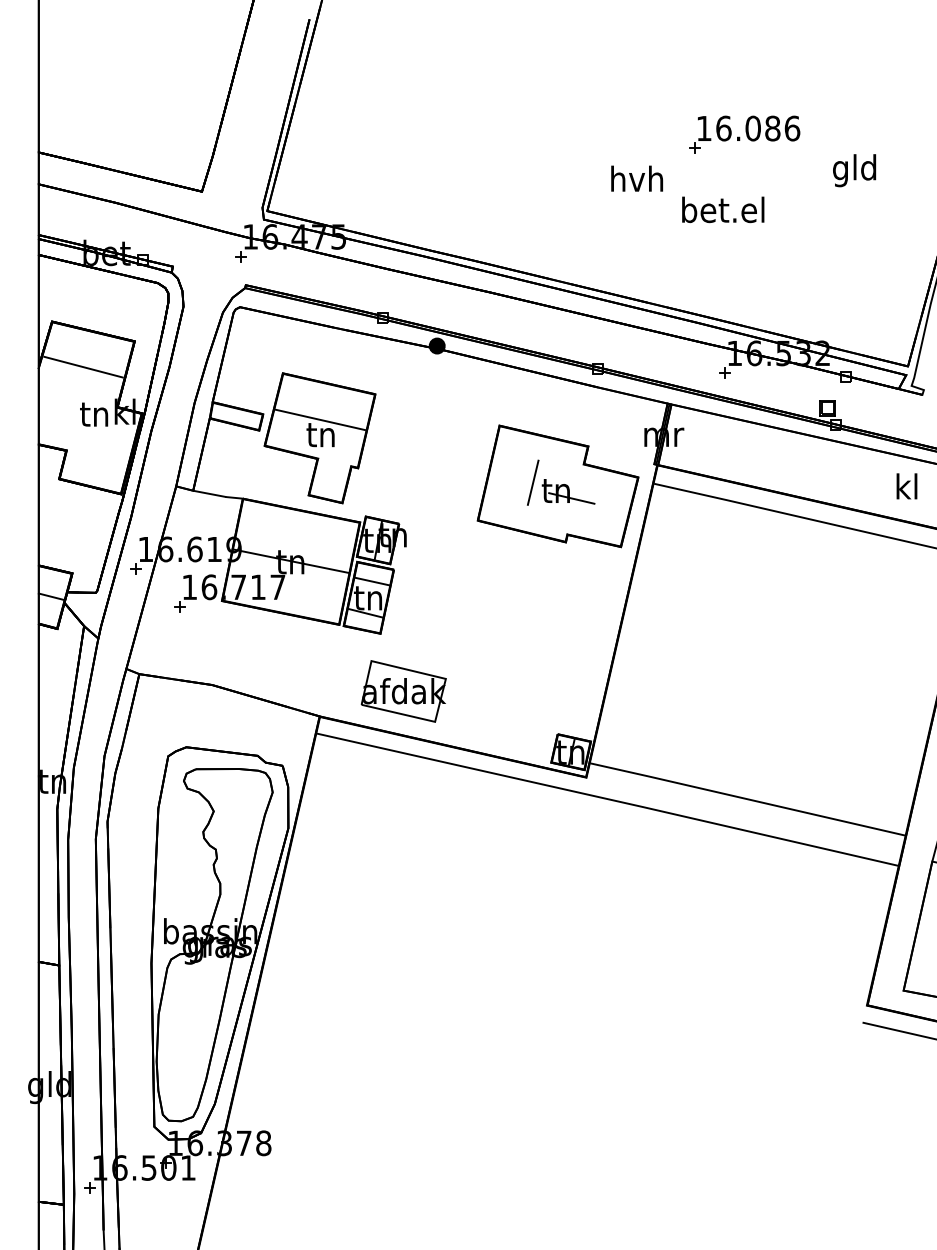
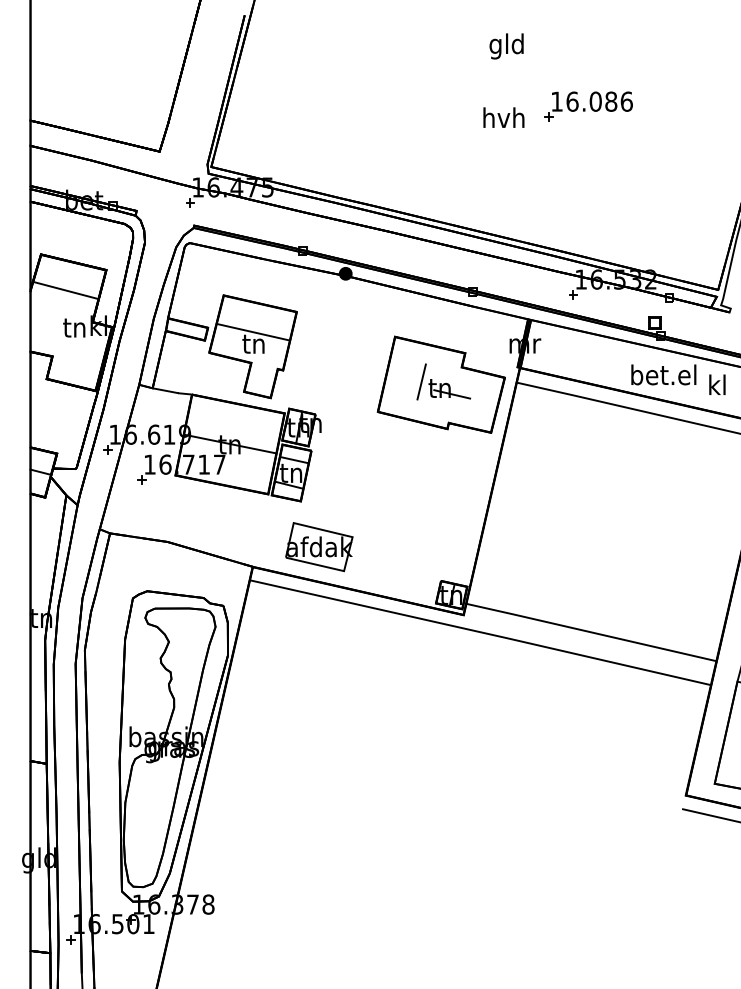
text: (854, 170) -> (506, 46), moved
text: (636, 178) -> (503, 117), moved
text: (723, 209) -> (664, 374), moved

